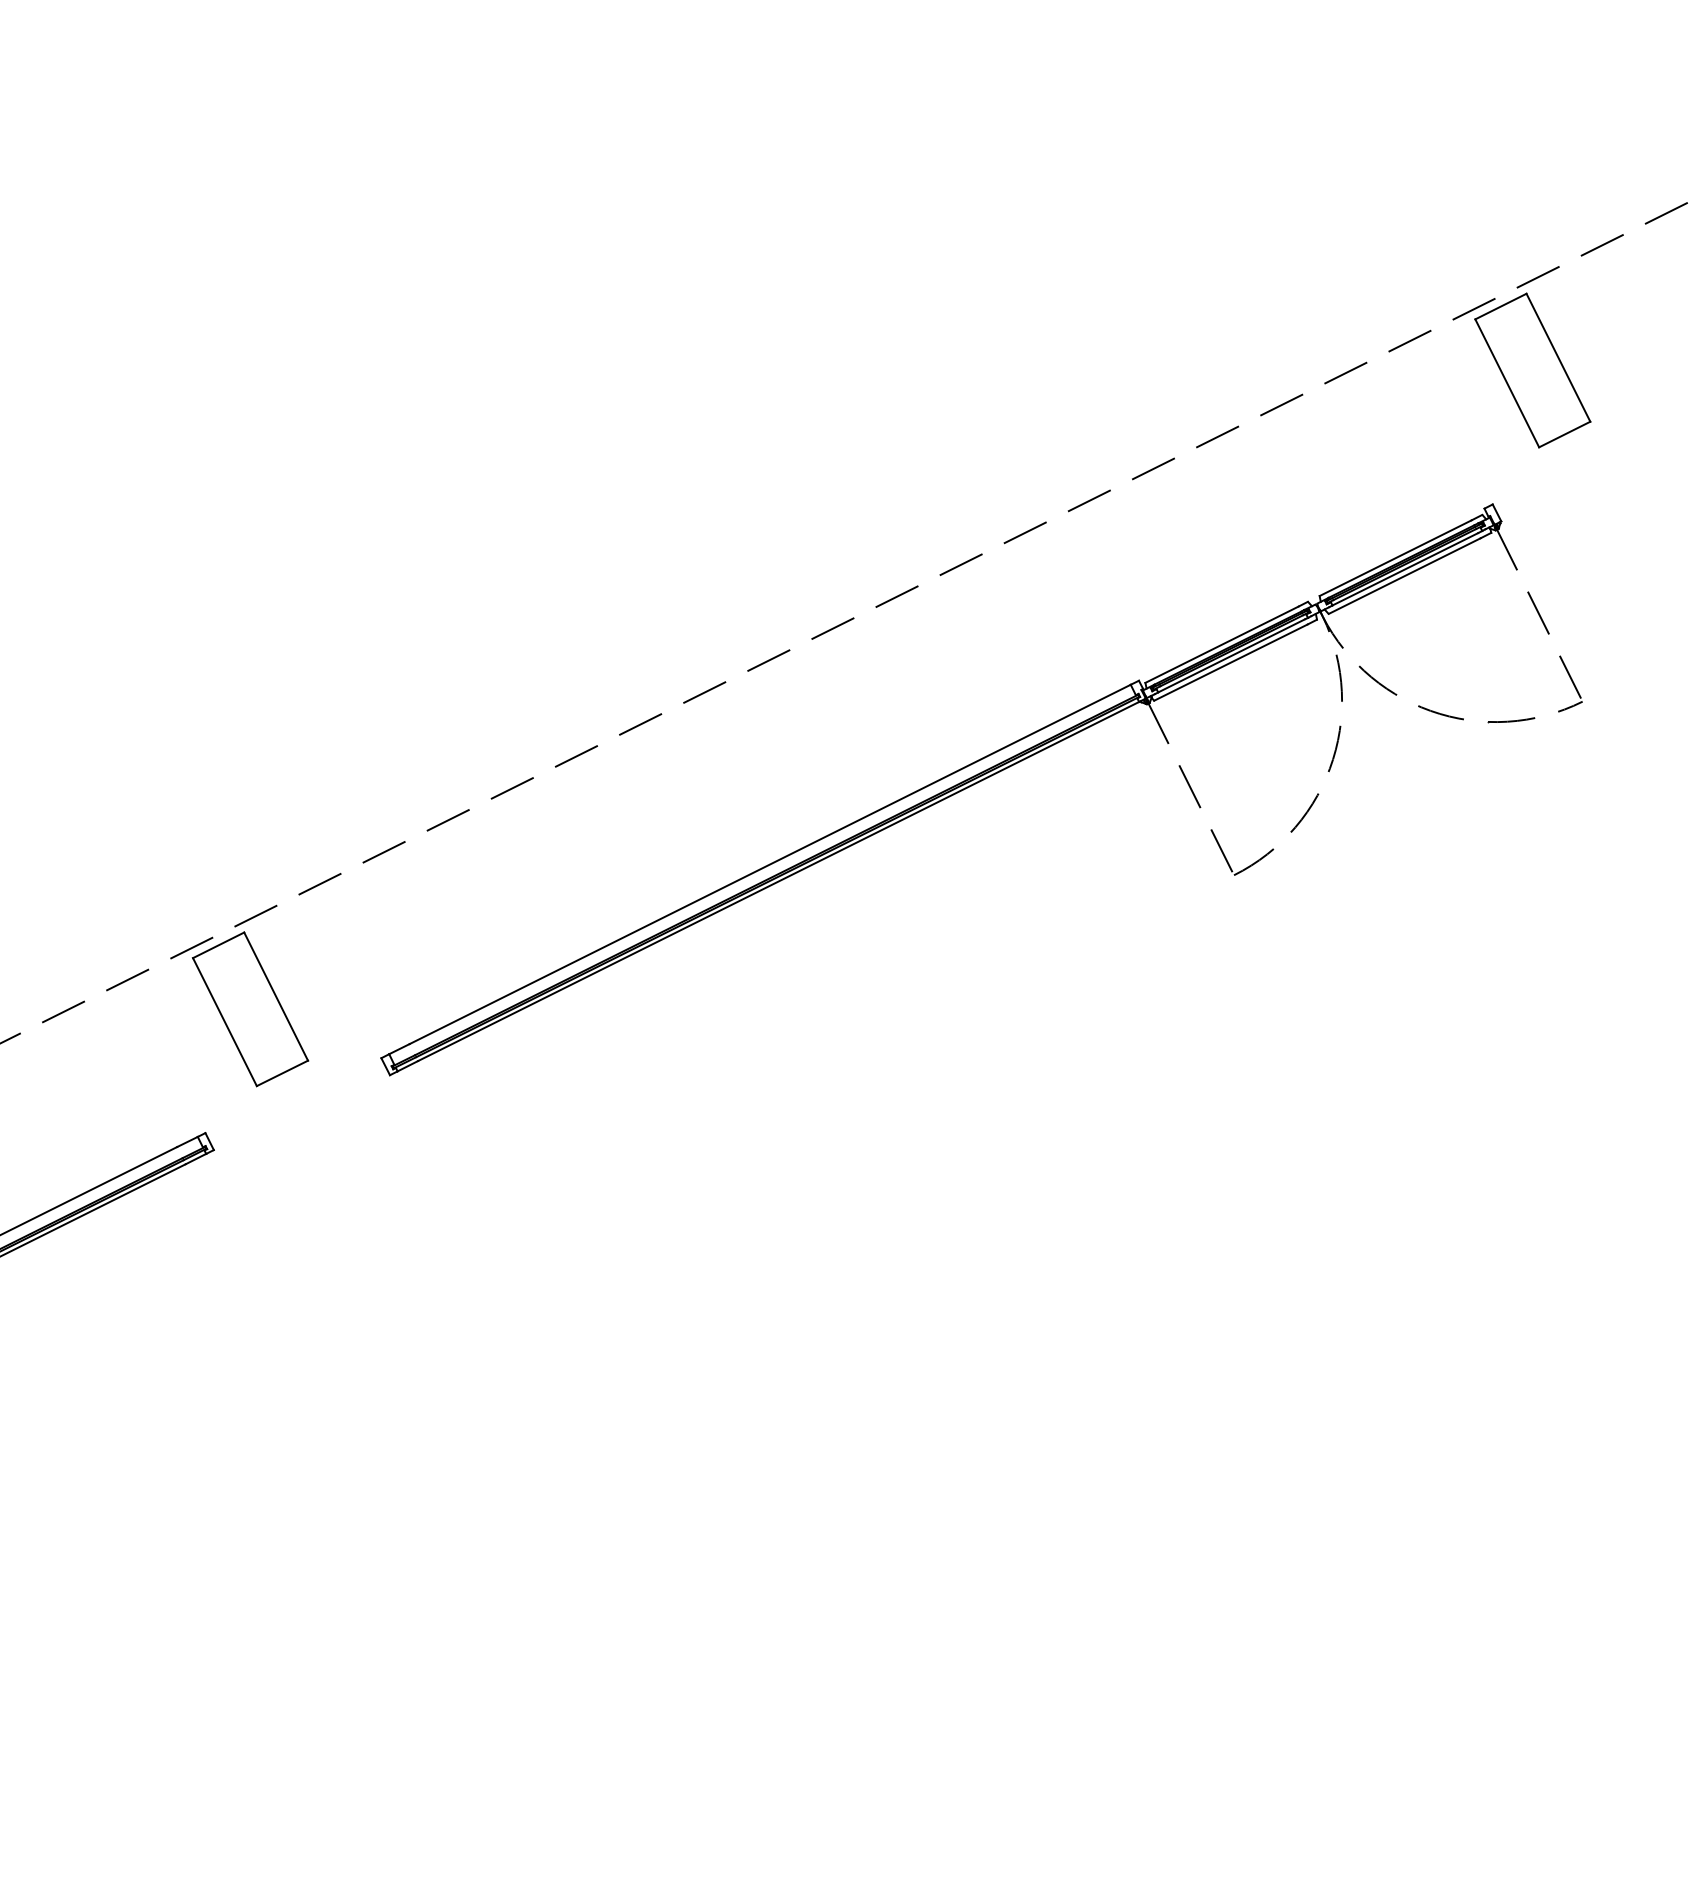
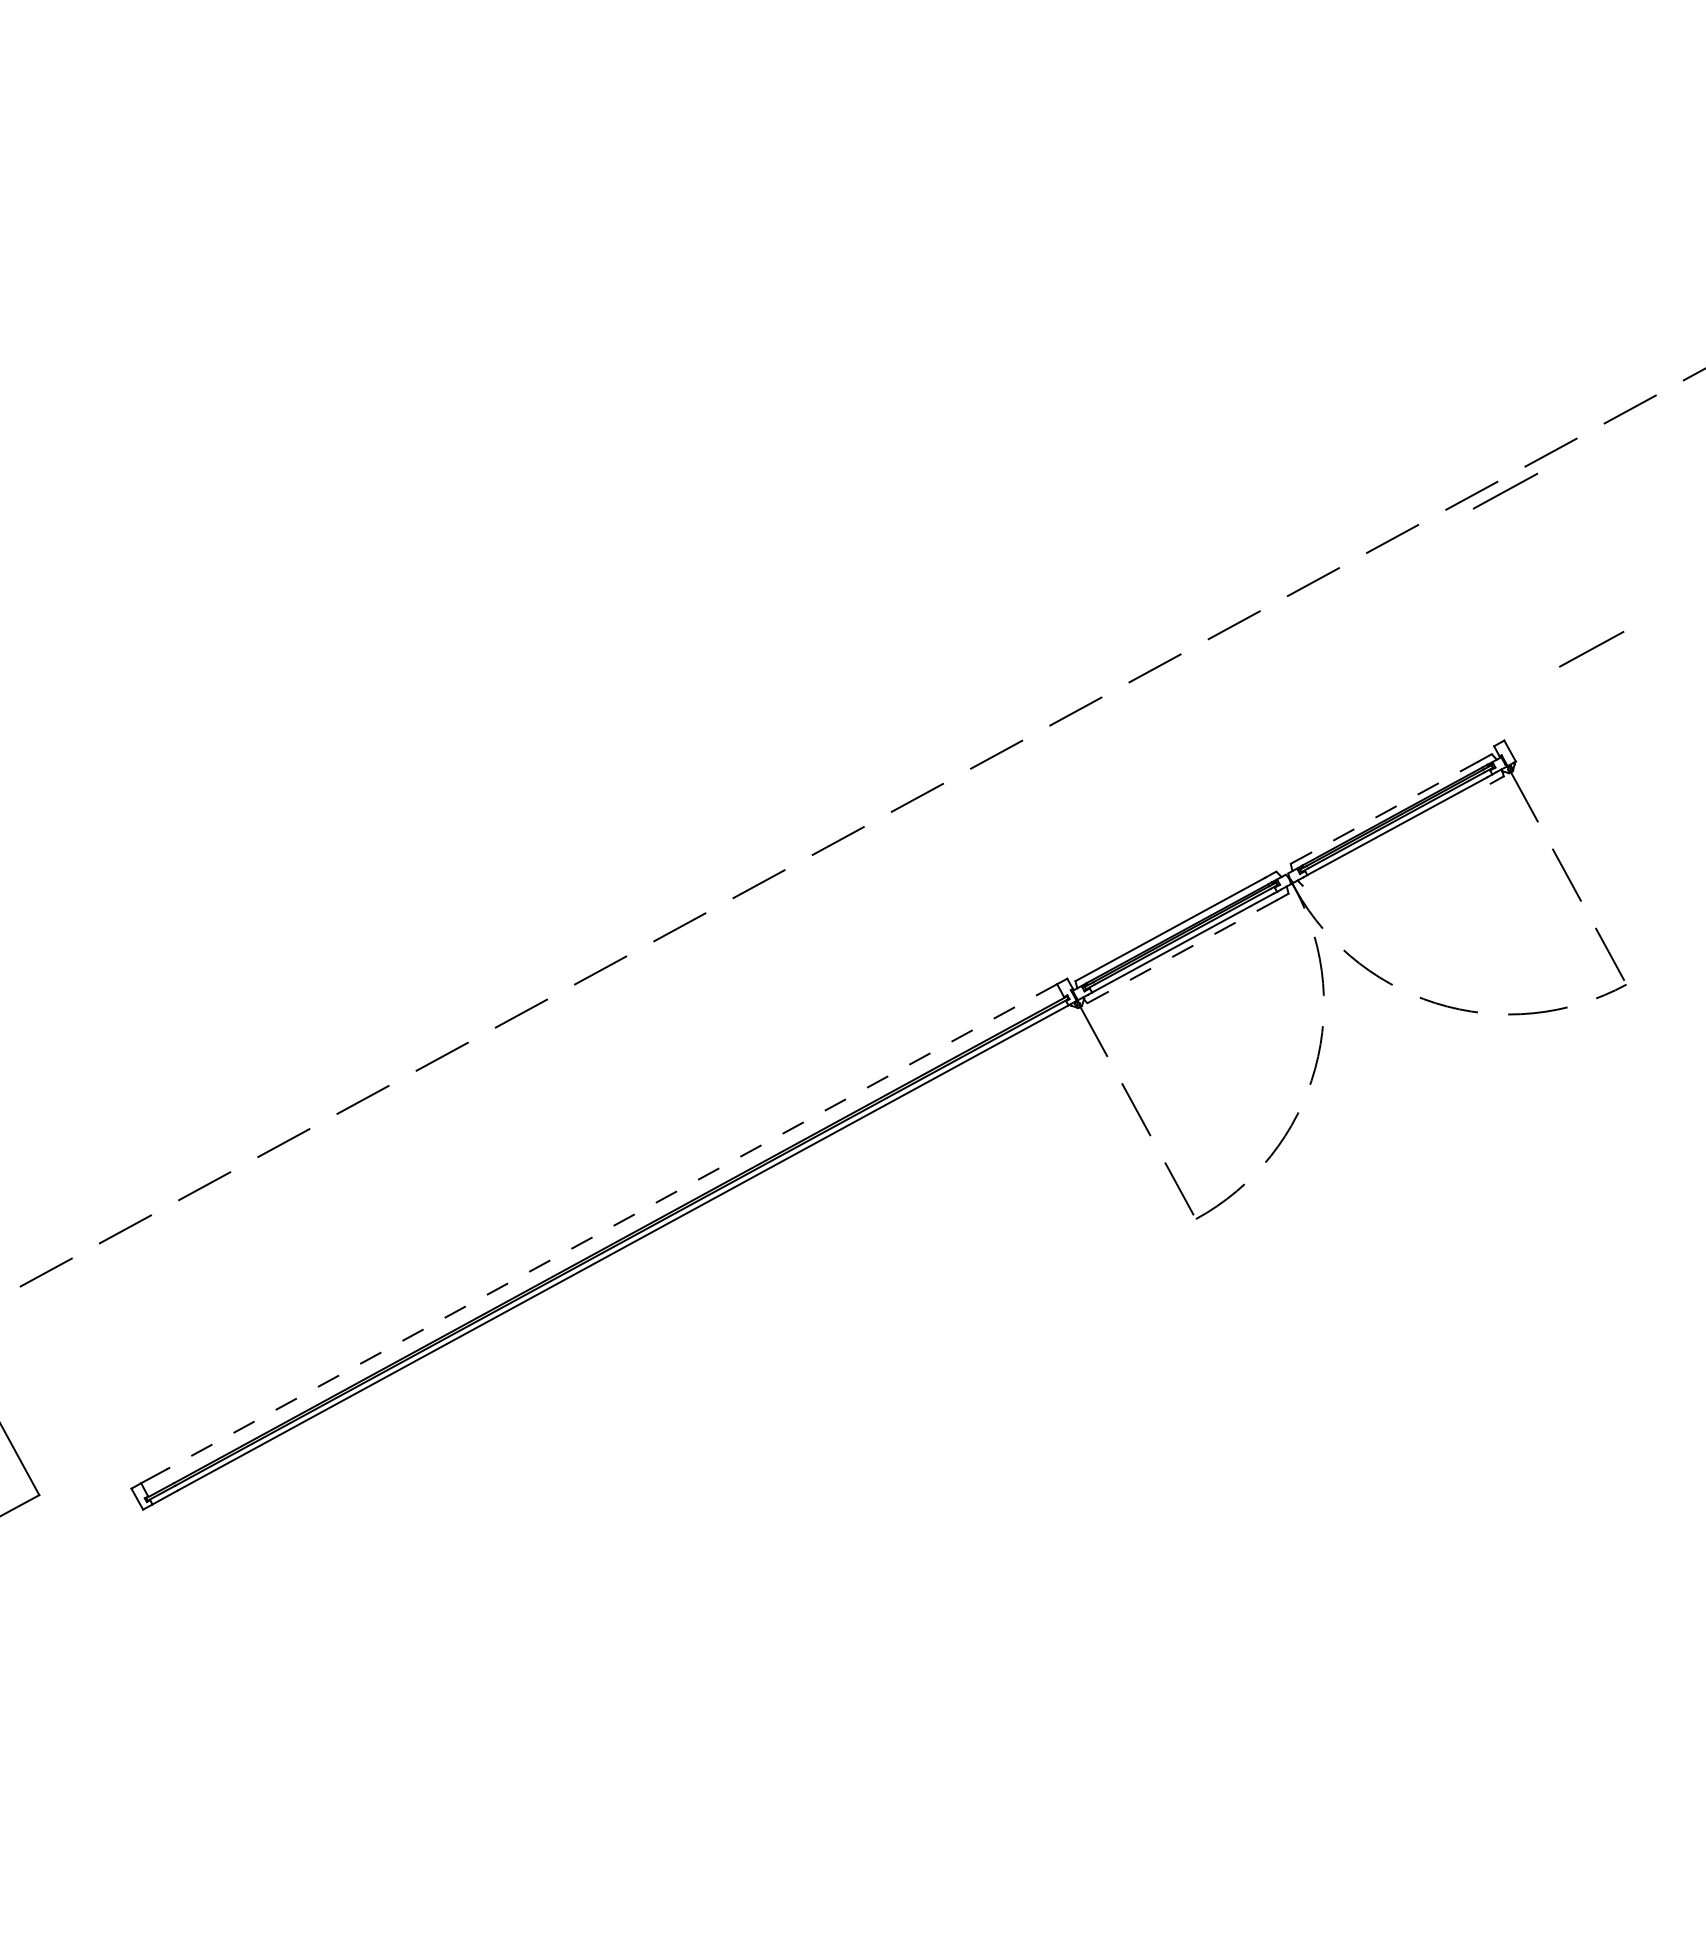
line: (1558, 357) -> (1580, 552), removed
line: (1507, 383) -> (1517, 587), removed
line: (1395, 558) -> (1384, 813), solid -> dashed
line: (1404, 575) -> (1396, 834), removed
line: (1231, 662) -> (1182, 951), solid -> dashed
line: (770, 864) -> (612, 1226), solid -> dashed

